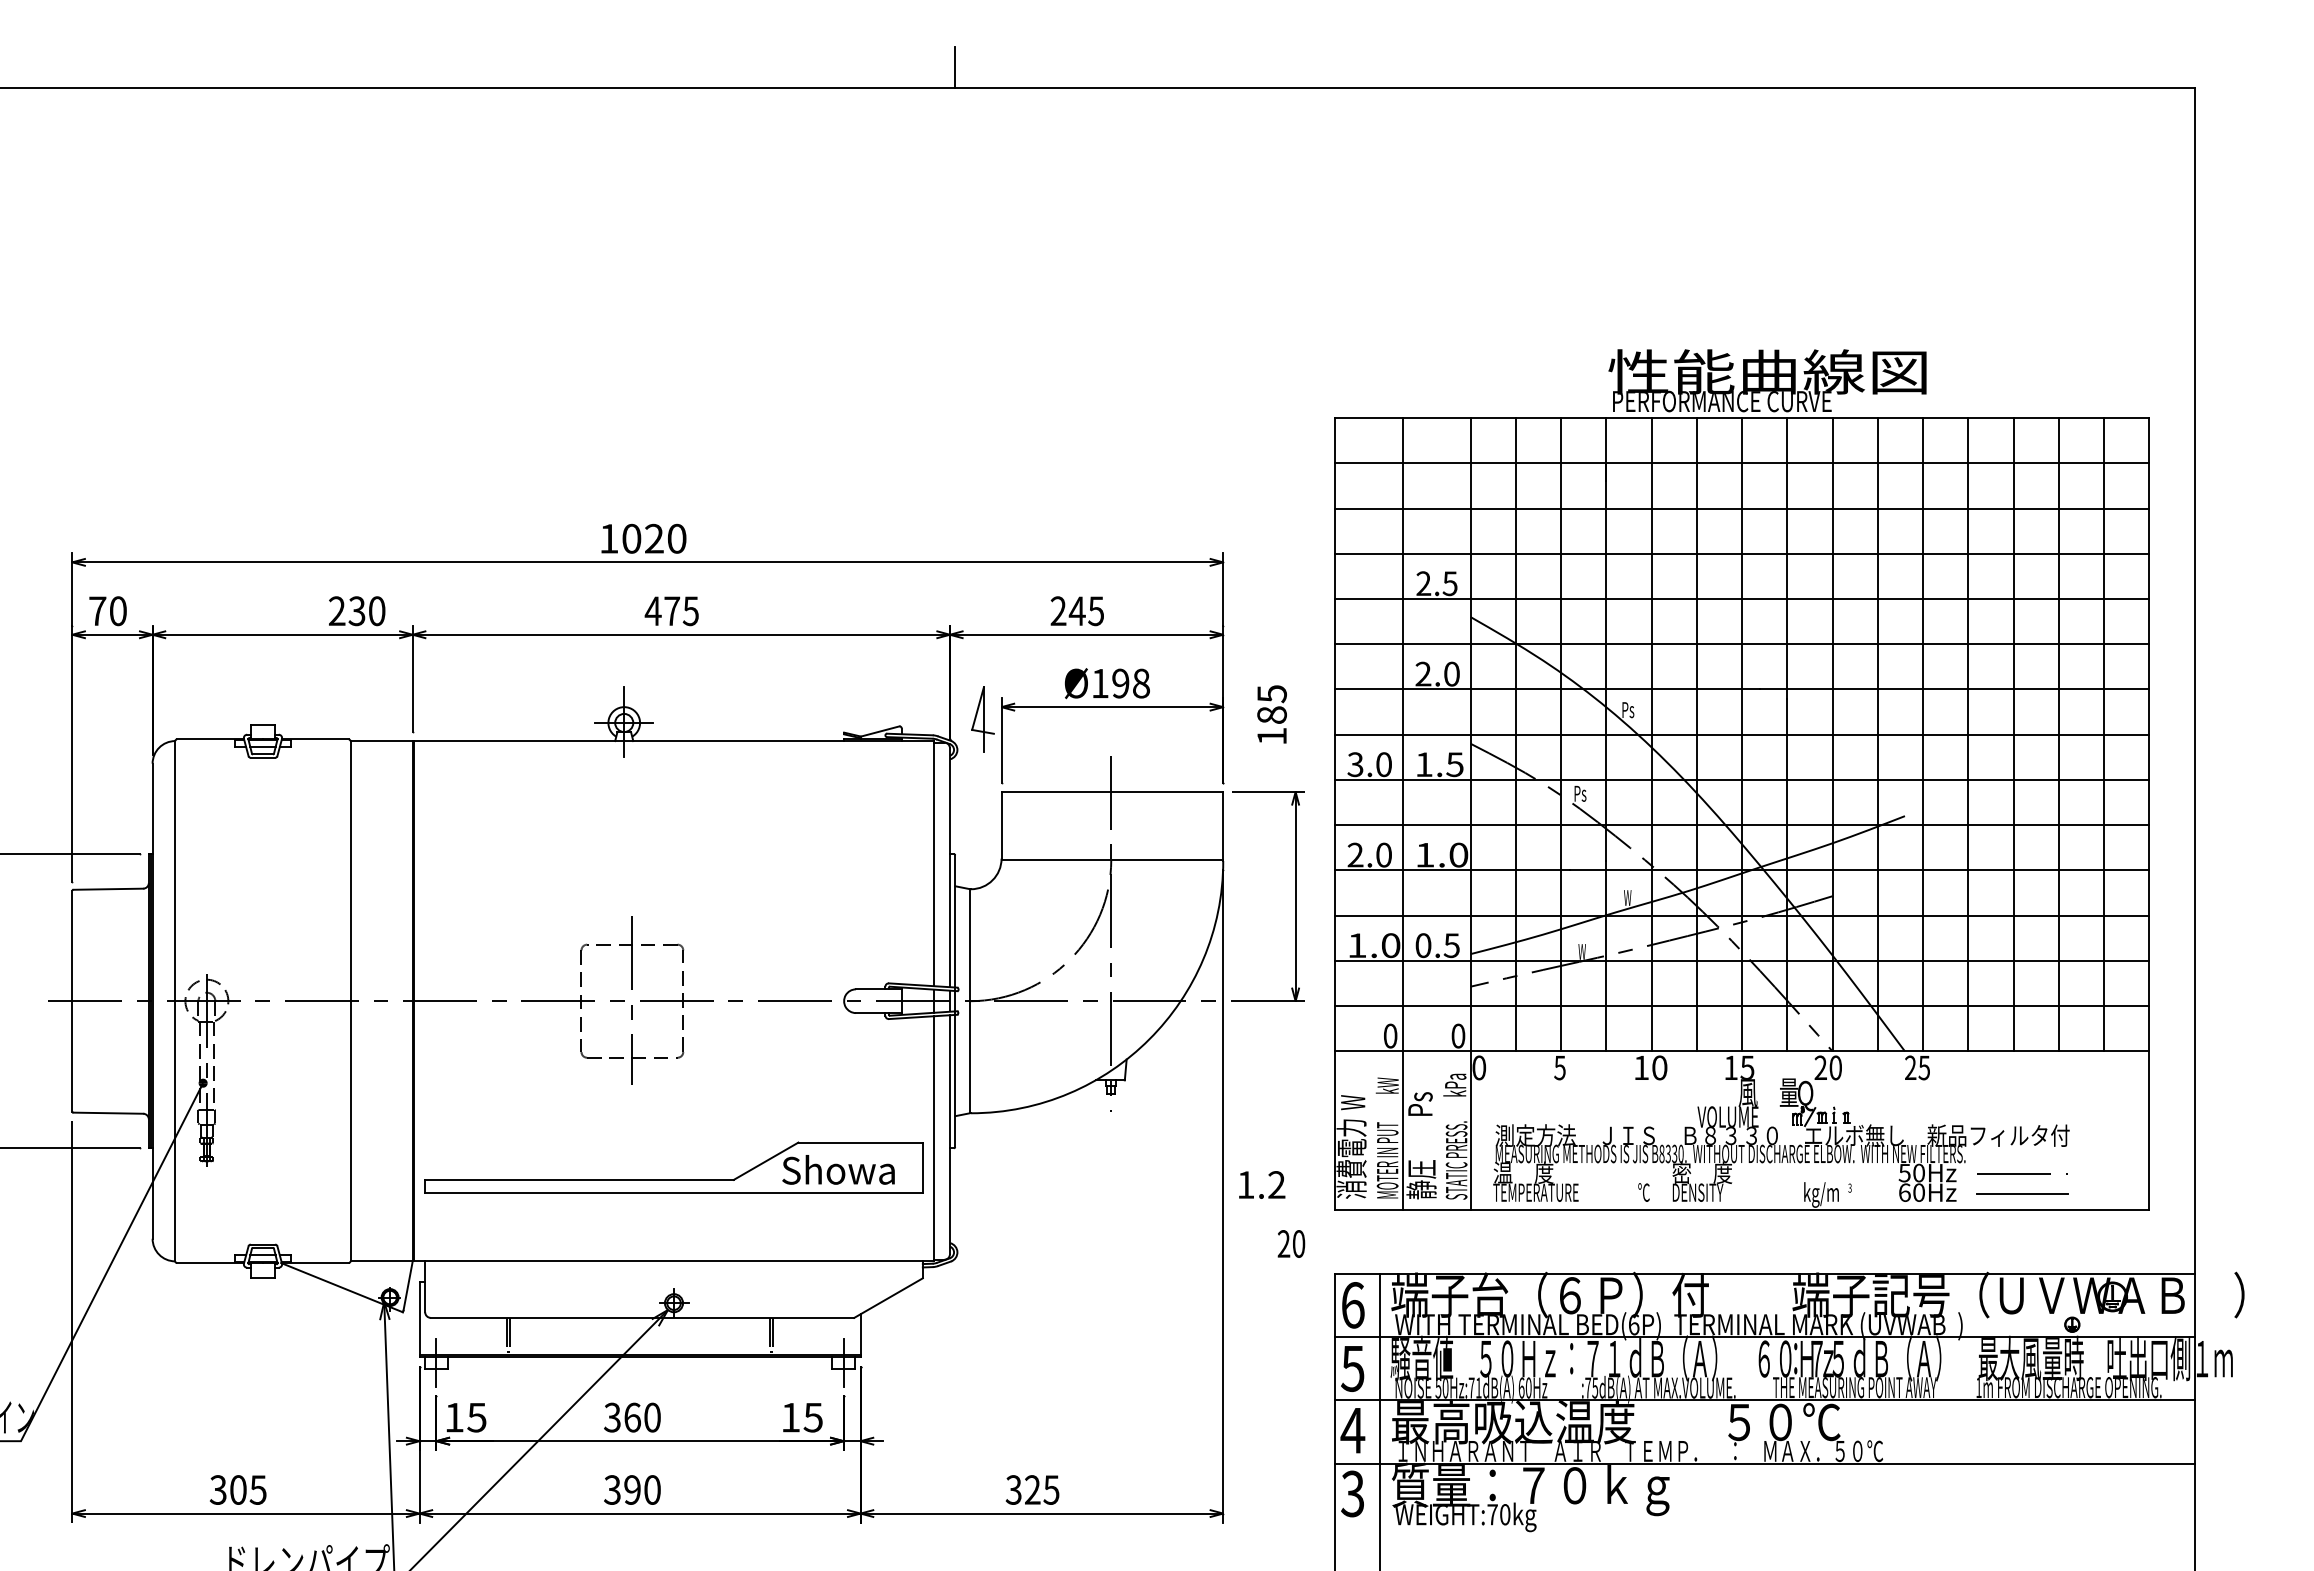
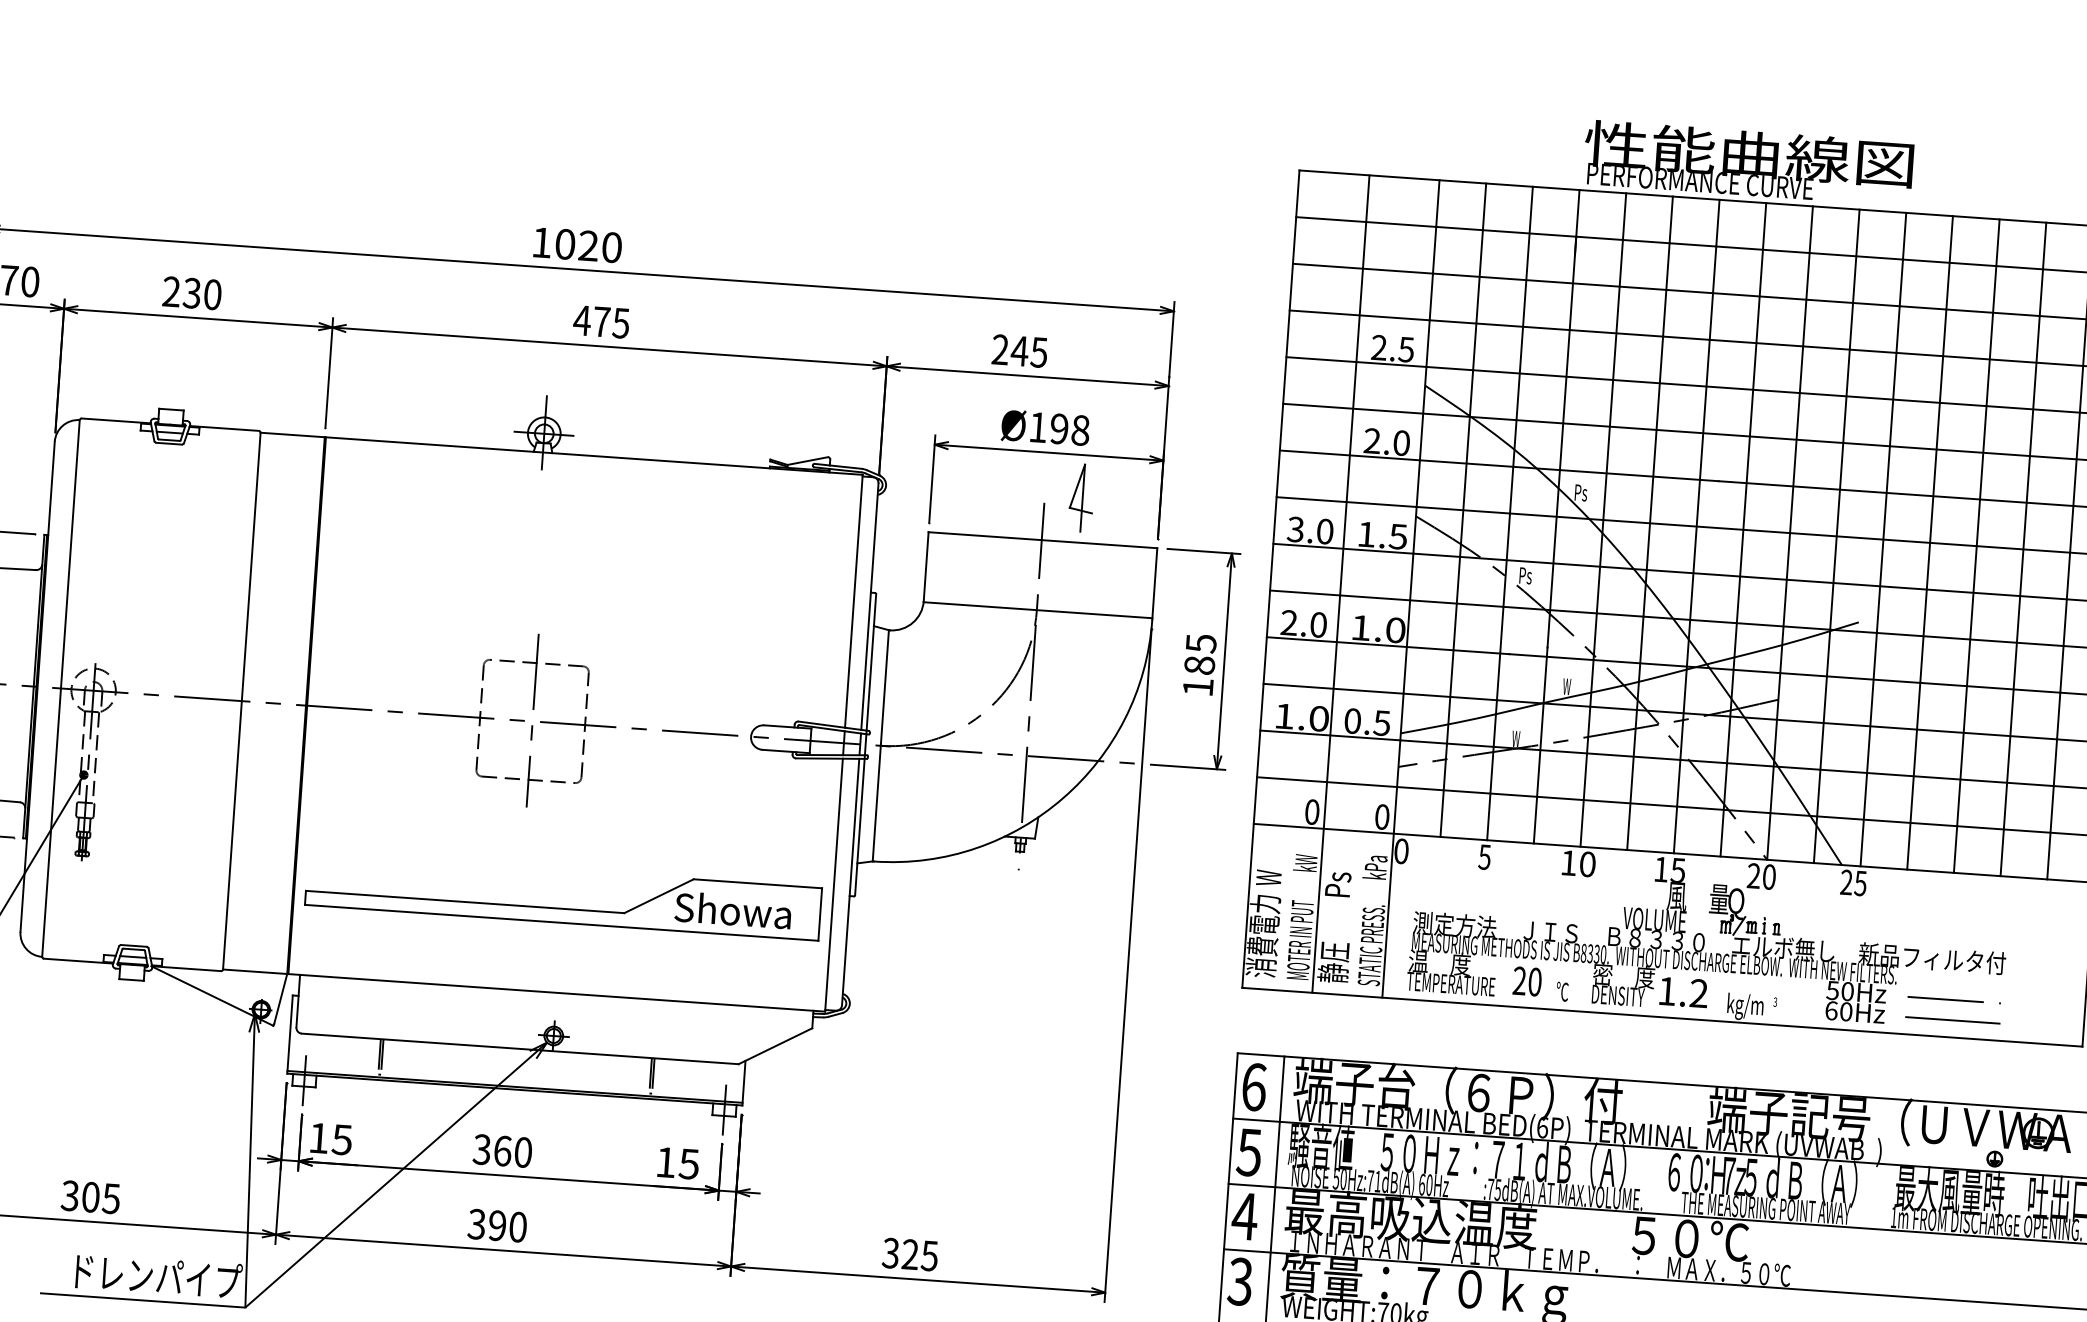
text: (357, 611) -> (192, 293), moved
text: (1271, 714) -> (1199, 664), moved
part: (982, 719) -> (1081, 497), moved
text: (1262, 1184) -> (1684, 992), moved
text: (1291, 1243) -> (1527, 981), moved

